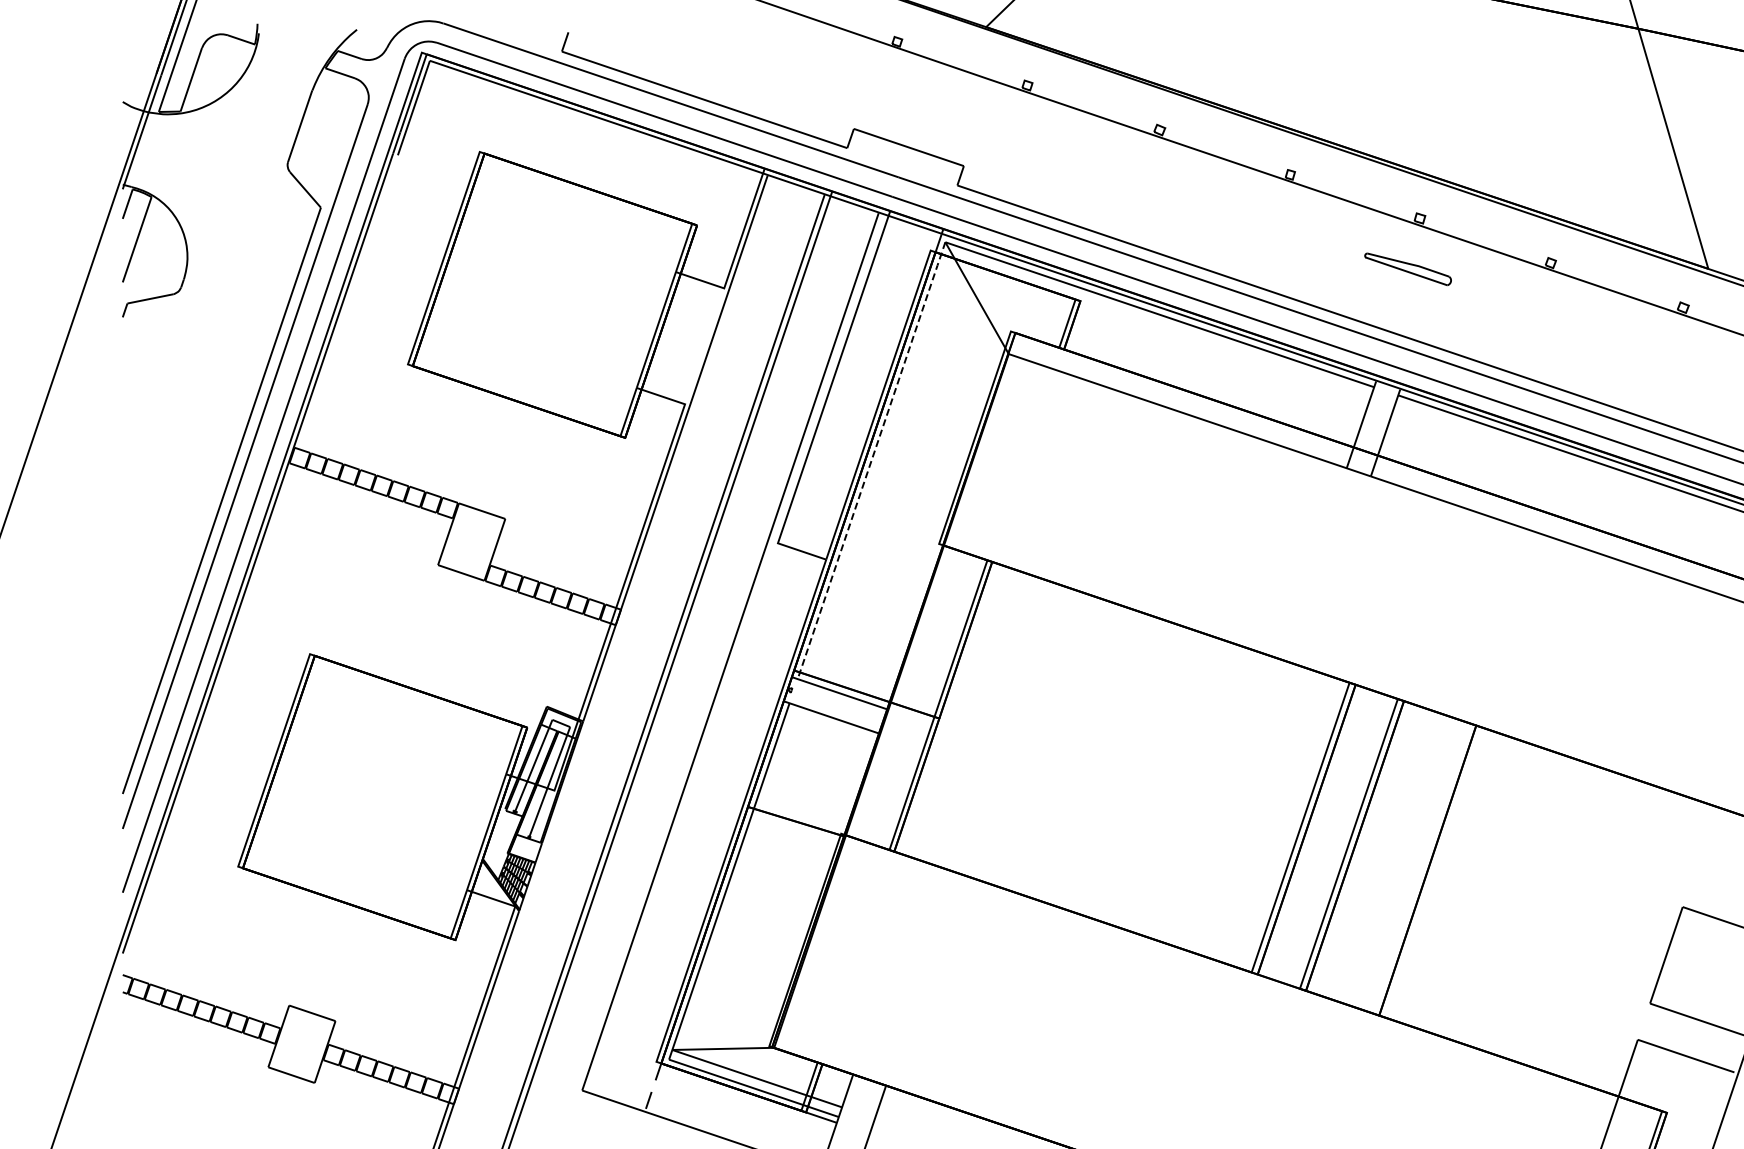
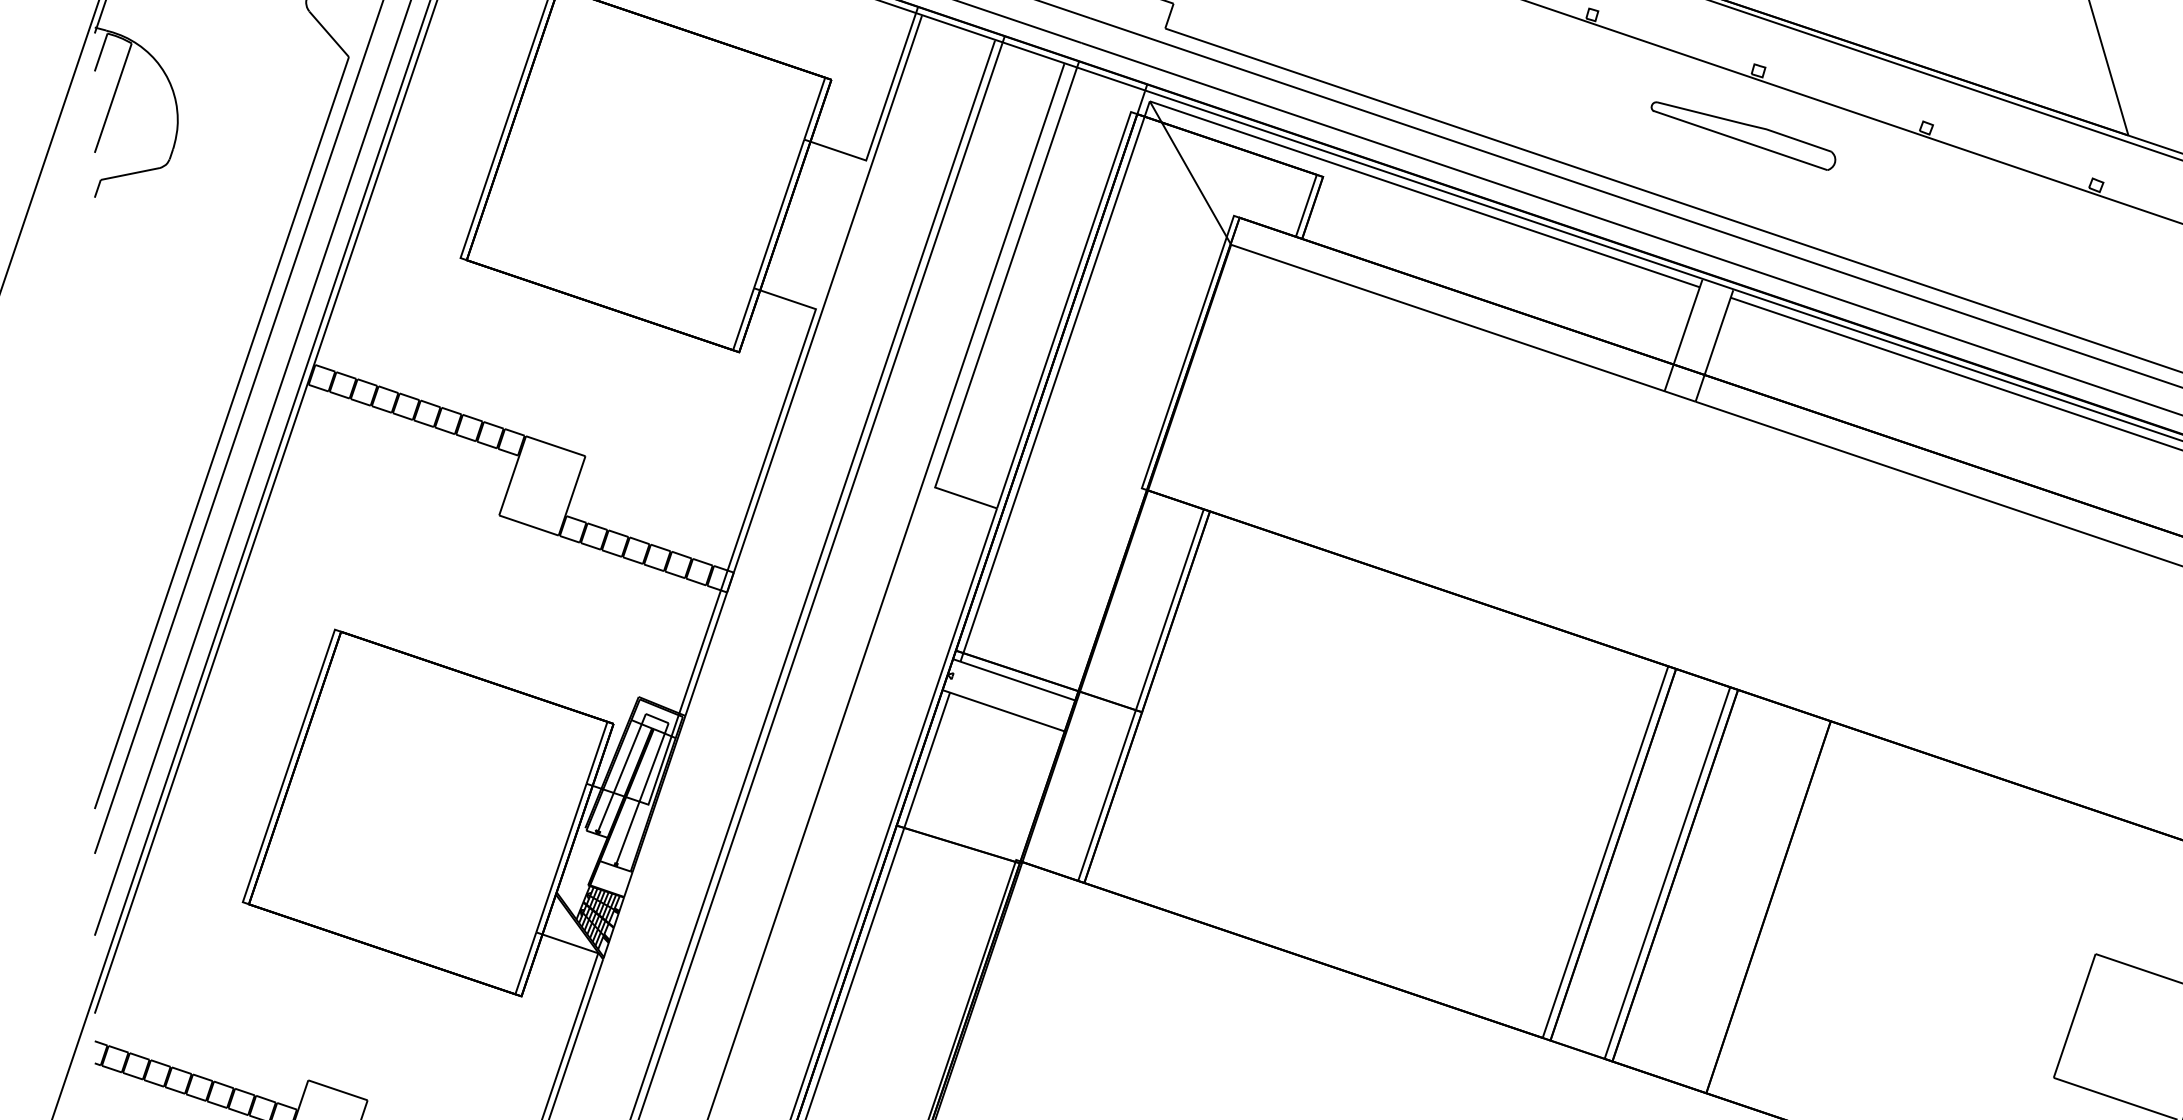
part: (1407, 269) -> (1742, 136), size x1.67
line: (871, 460) -> (1055, 381), dashed -> solid

